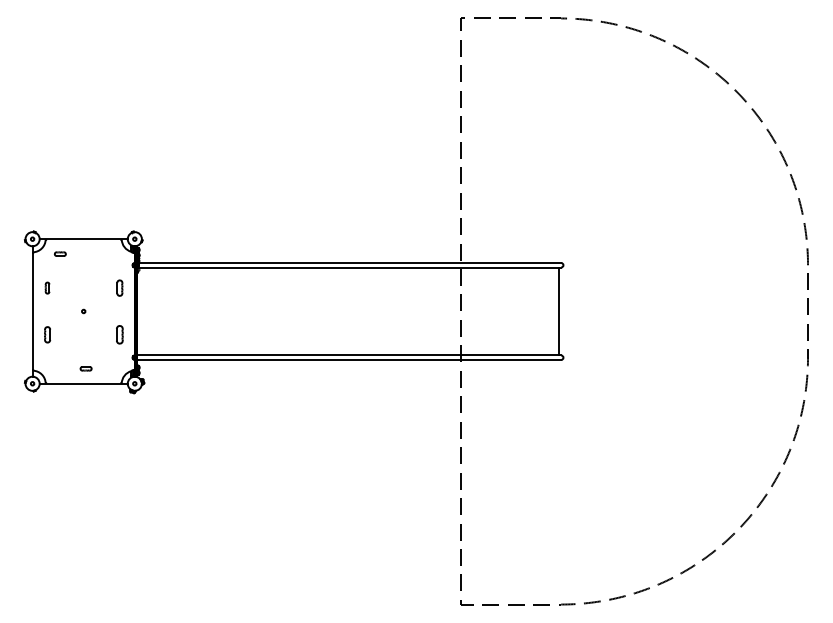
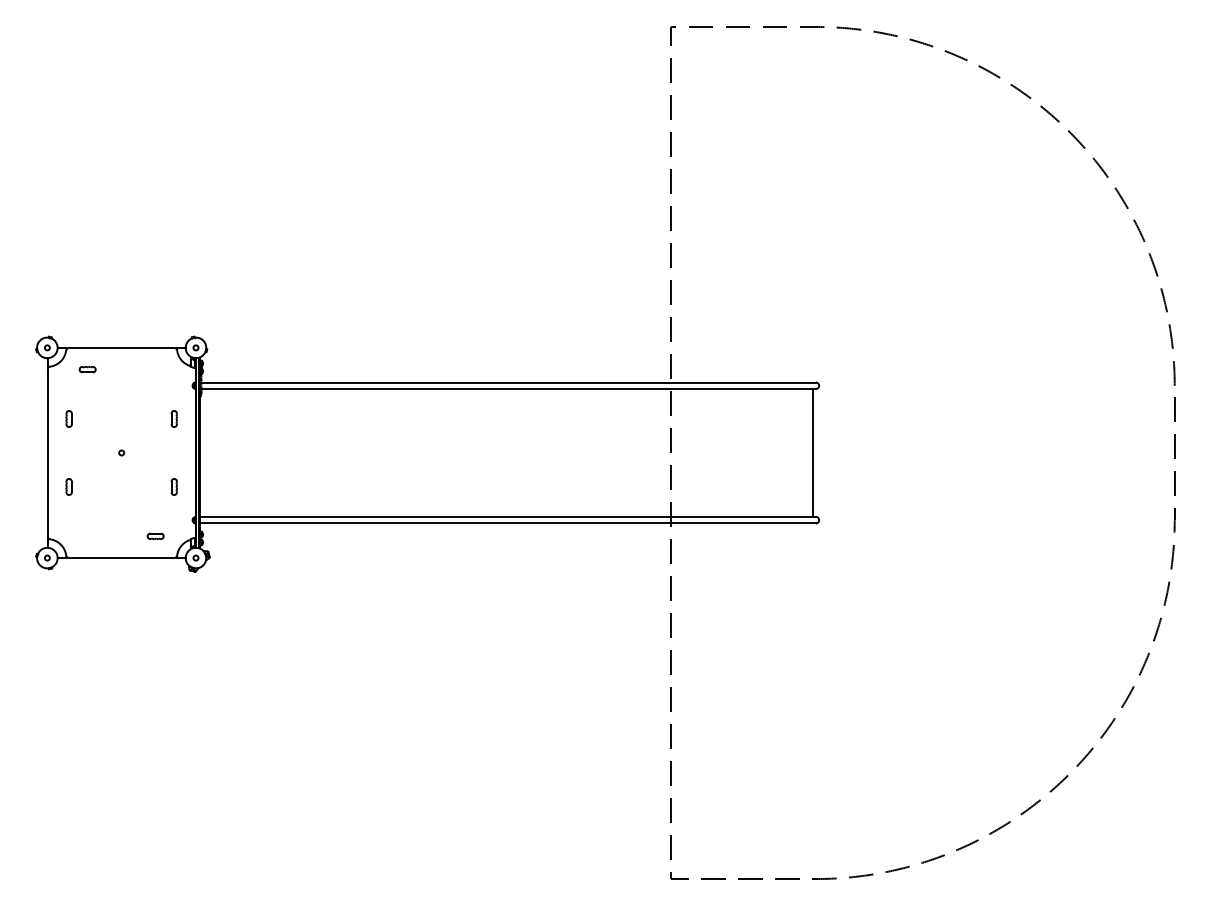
part: (119, 287) -> (173, 418), size x0.71
part: (47, 334) -> (69, 486), size x0.71
part: (119, 334) -> (173, 486), size x0.62
part: (85, 368) -> (154, 535), moved

